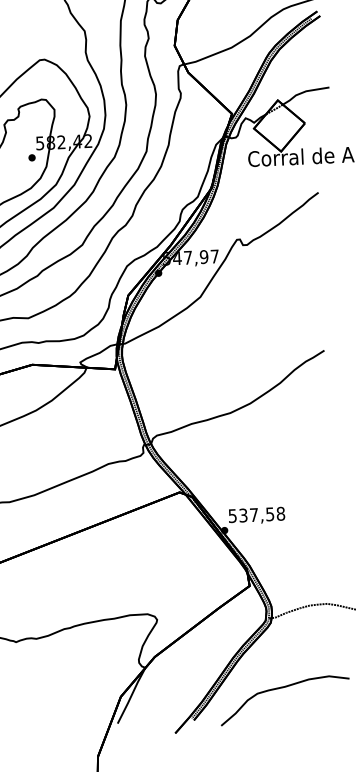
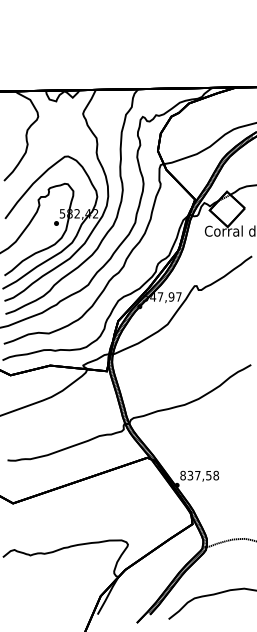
text: (231, 515) -> (182, 475), 537,58 -> 837,58

